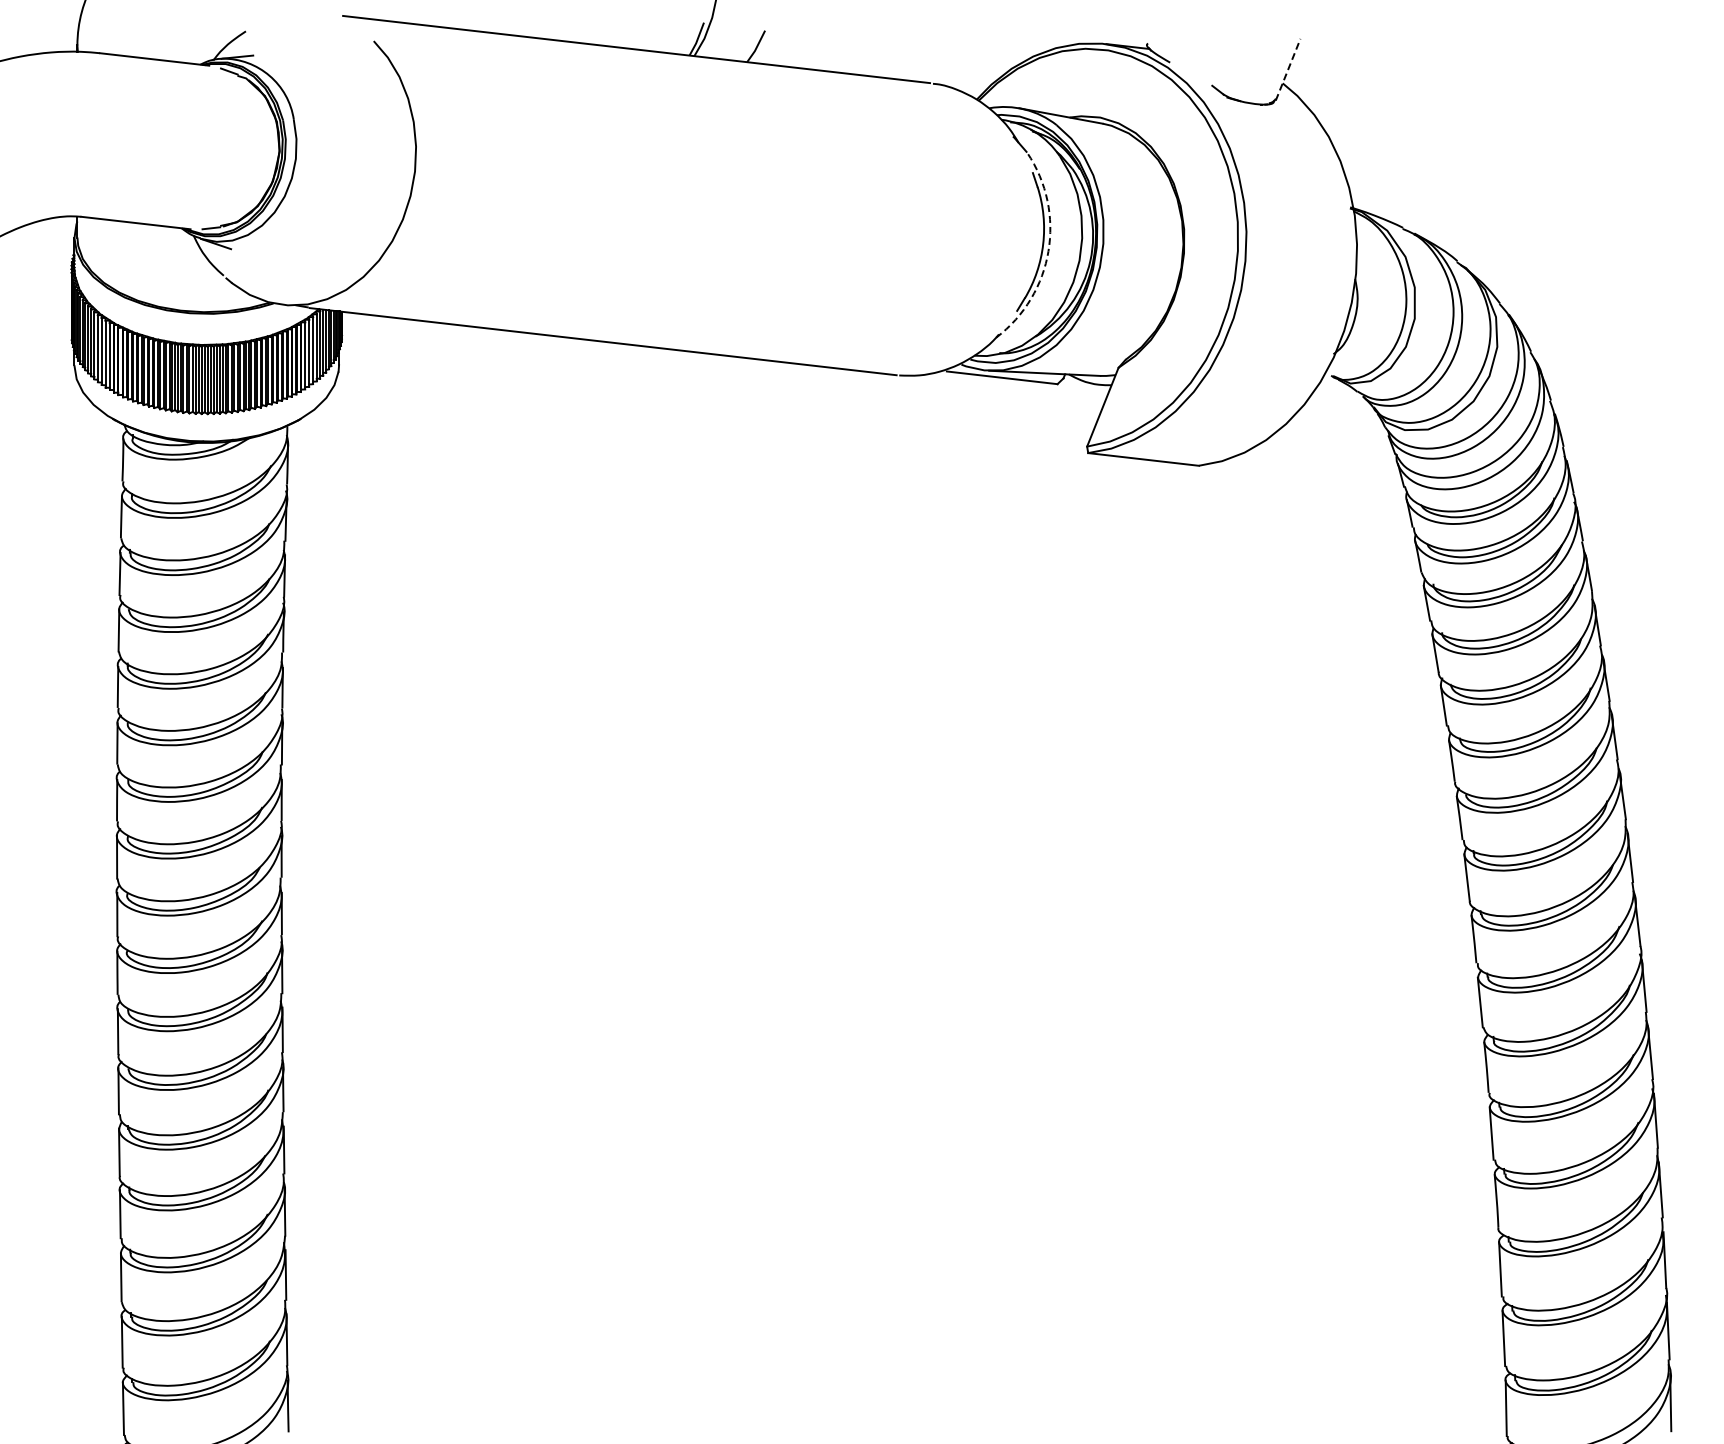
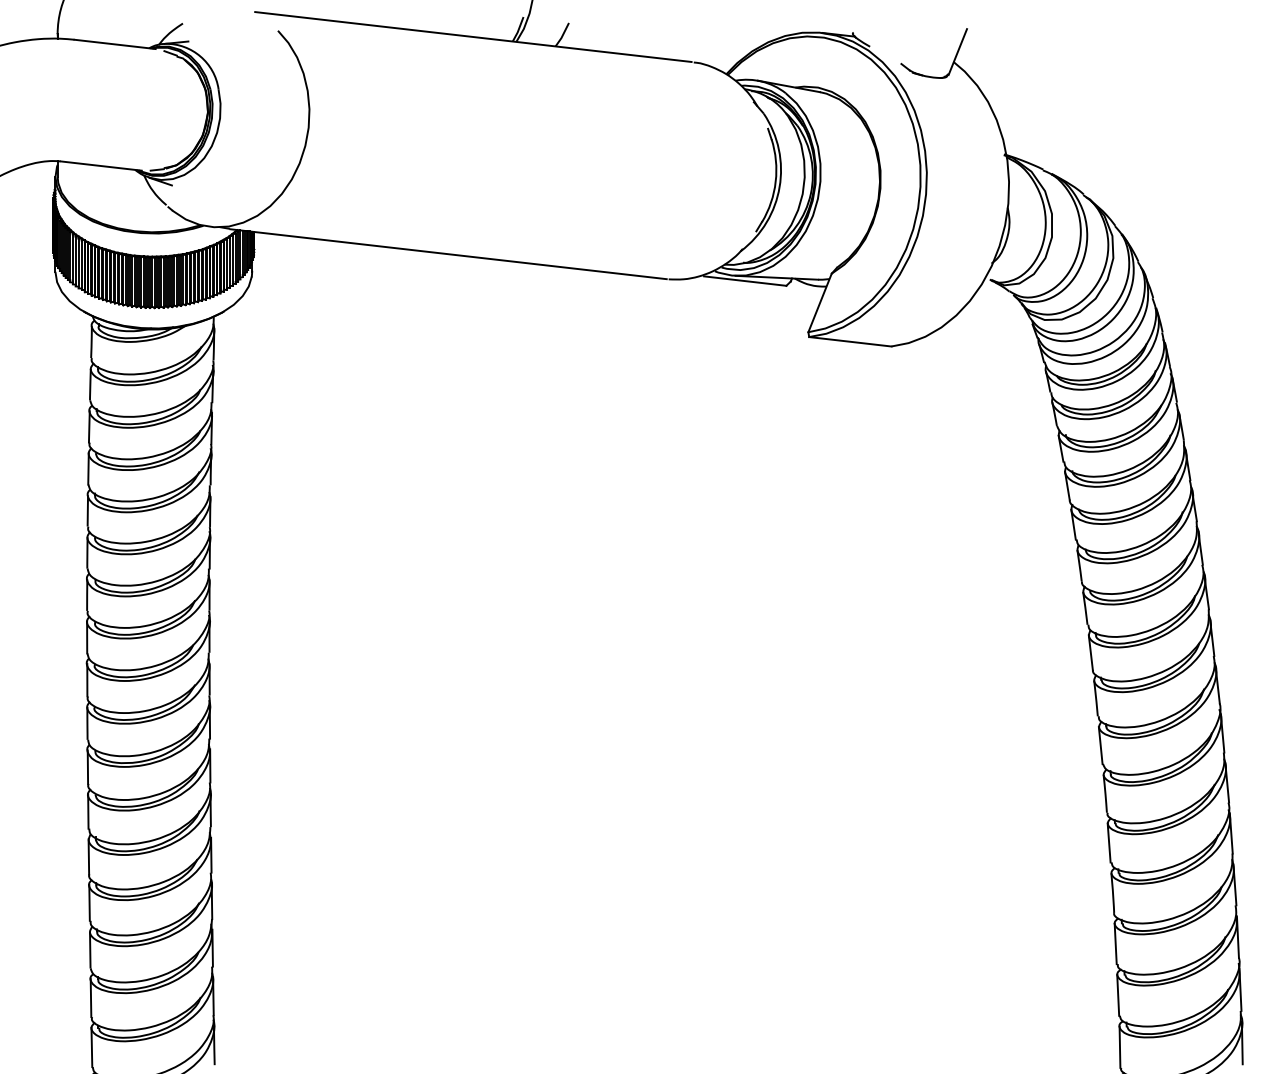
line: (1288, 69) -> (958, 51), dashed -> solid
arc: (1048, 251) -> (779, 187), dashed -> solid

